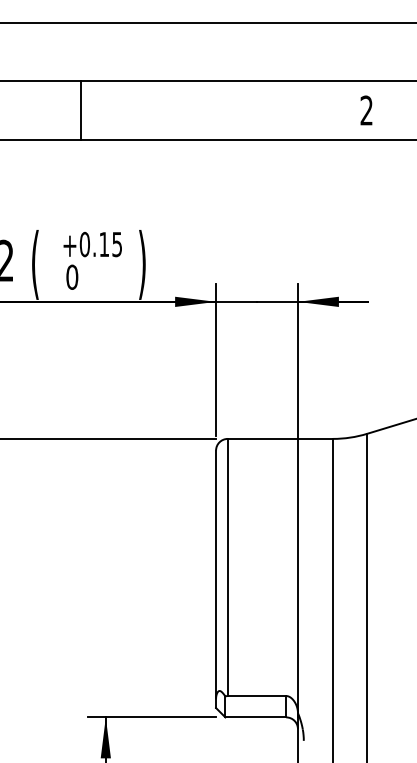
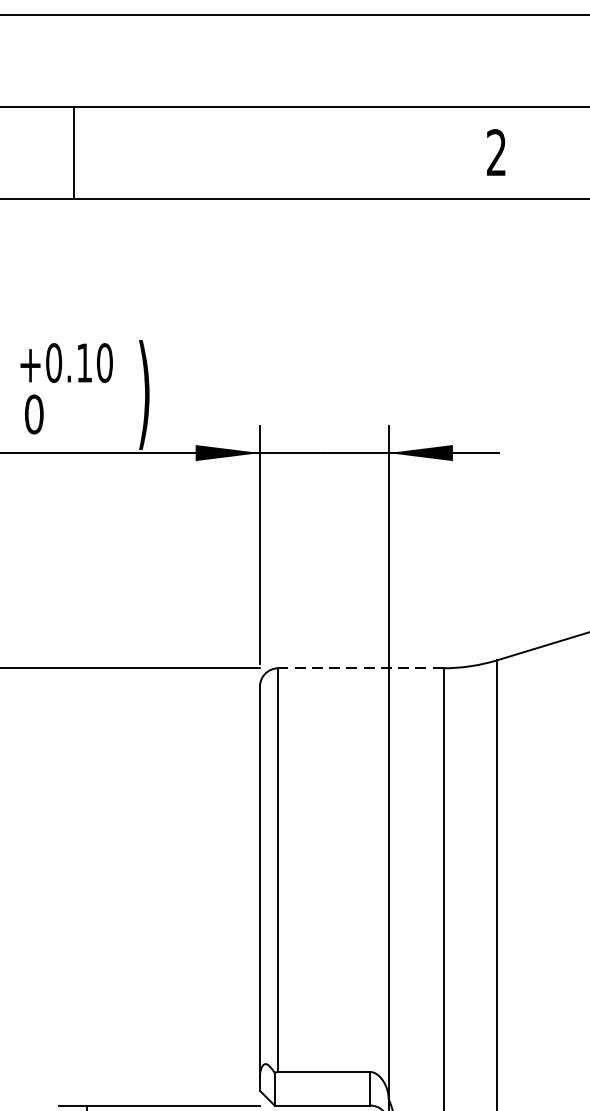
line: (80, 110) -> (73, 152), moved
text: (117, 244) -> (105, 362), +0.15 -> +0.10
line: (280, 438) -> (361, 667), solid -> dashed

